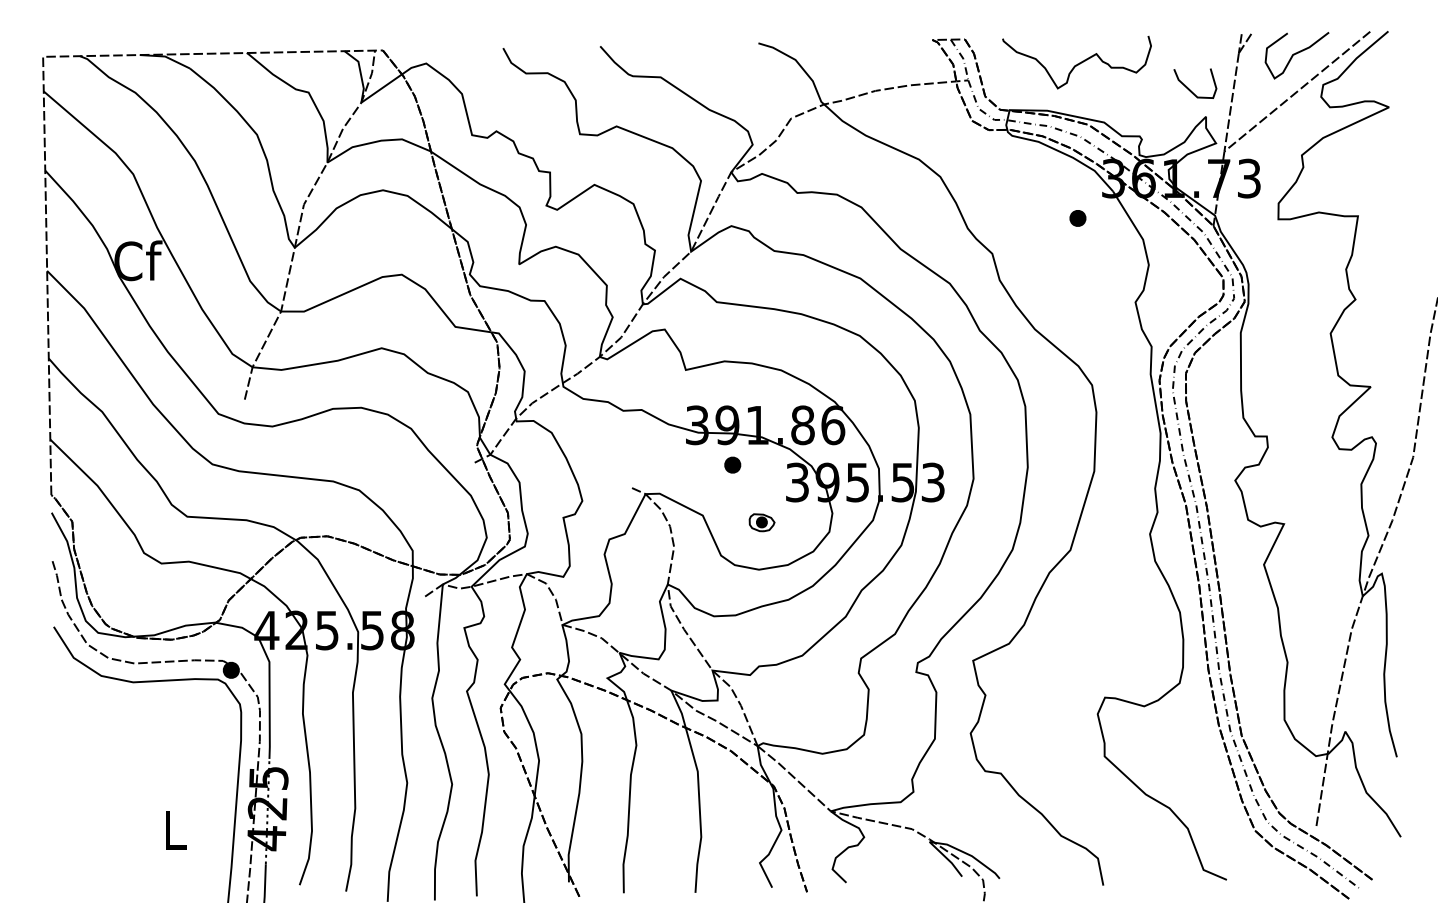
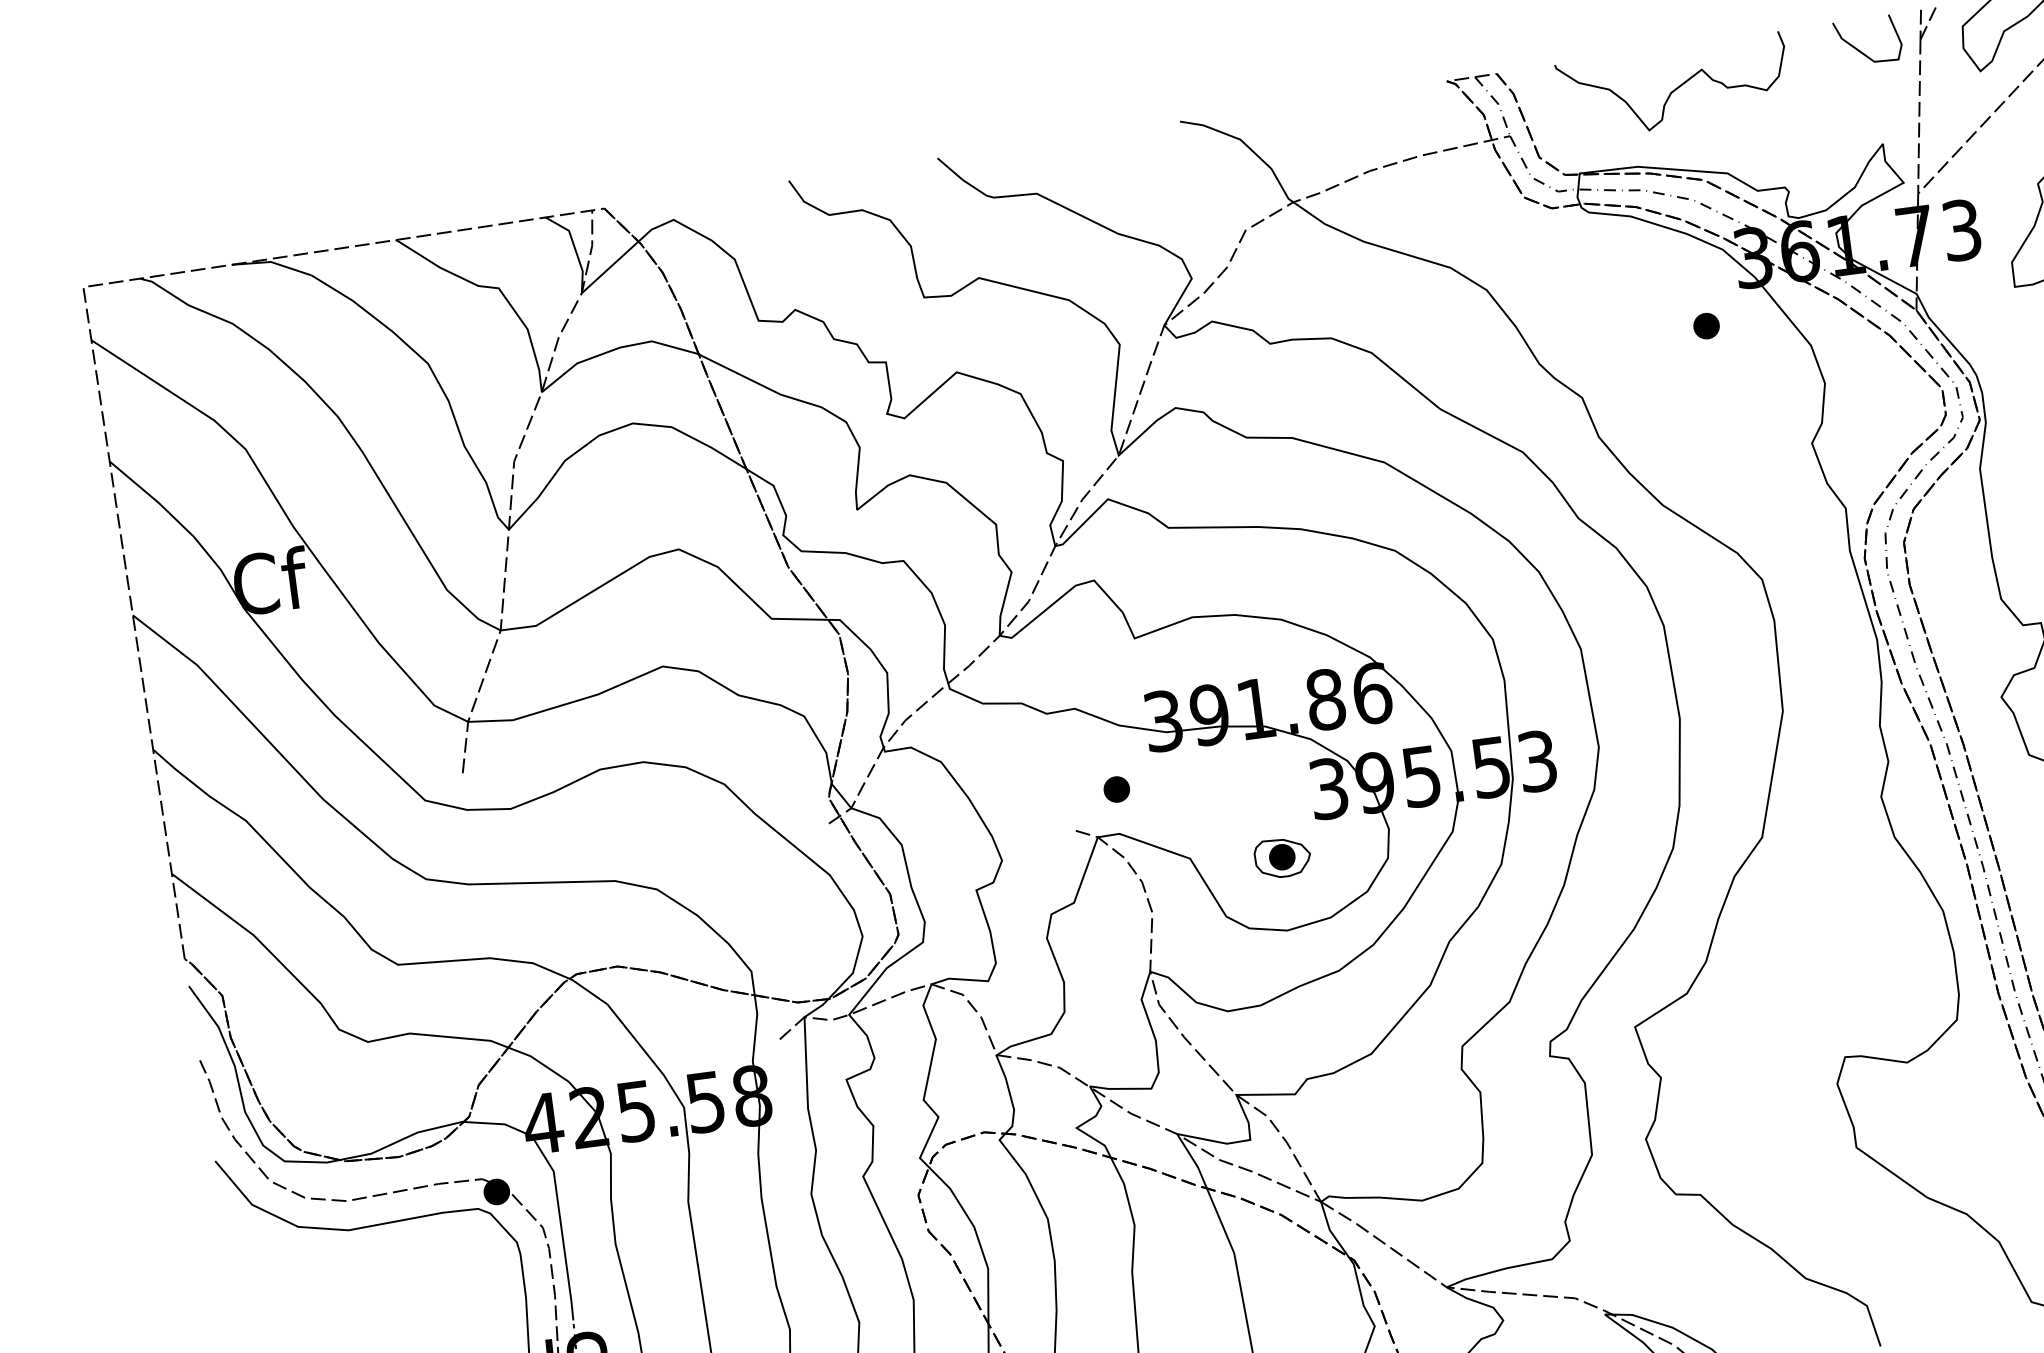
curve: (1189, 88) -> (1860, 49), moved
part: (732, 464) -> (1116, 788), moved
part: (761, 522) -> (1281, 857), size x1.43

